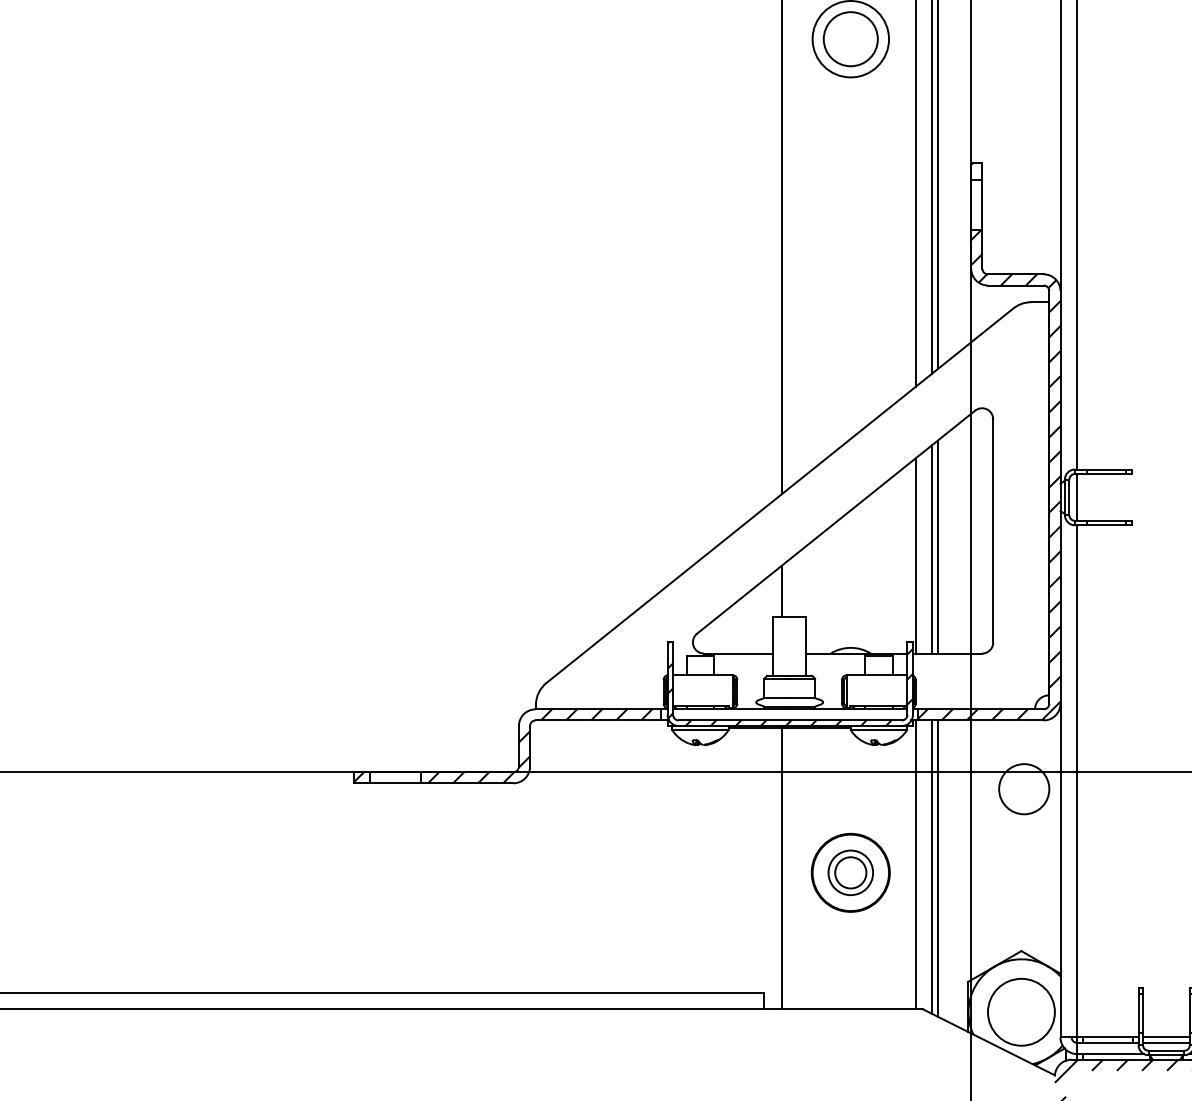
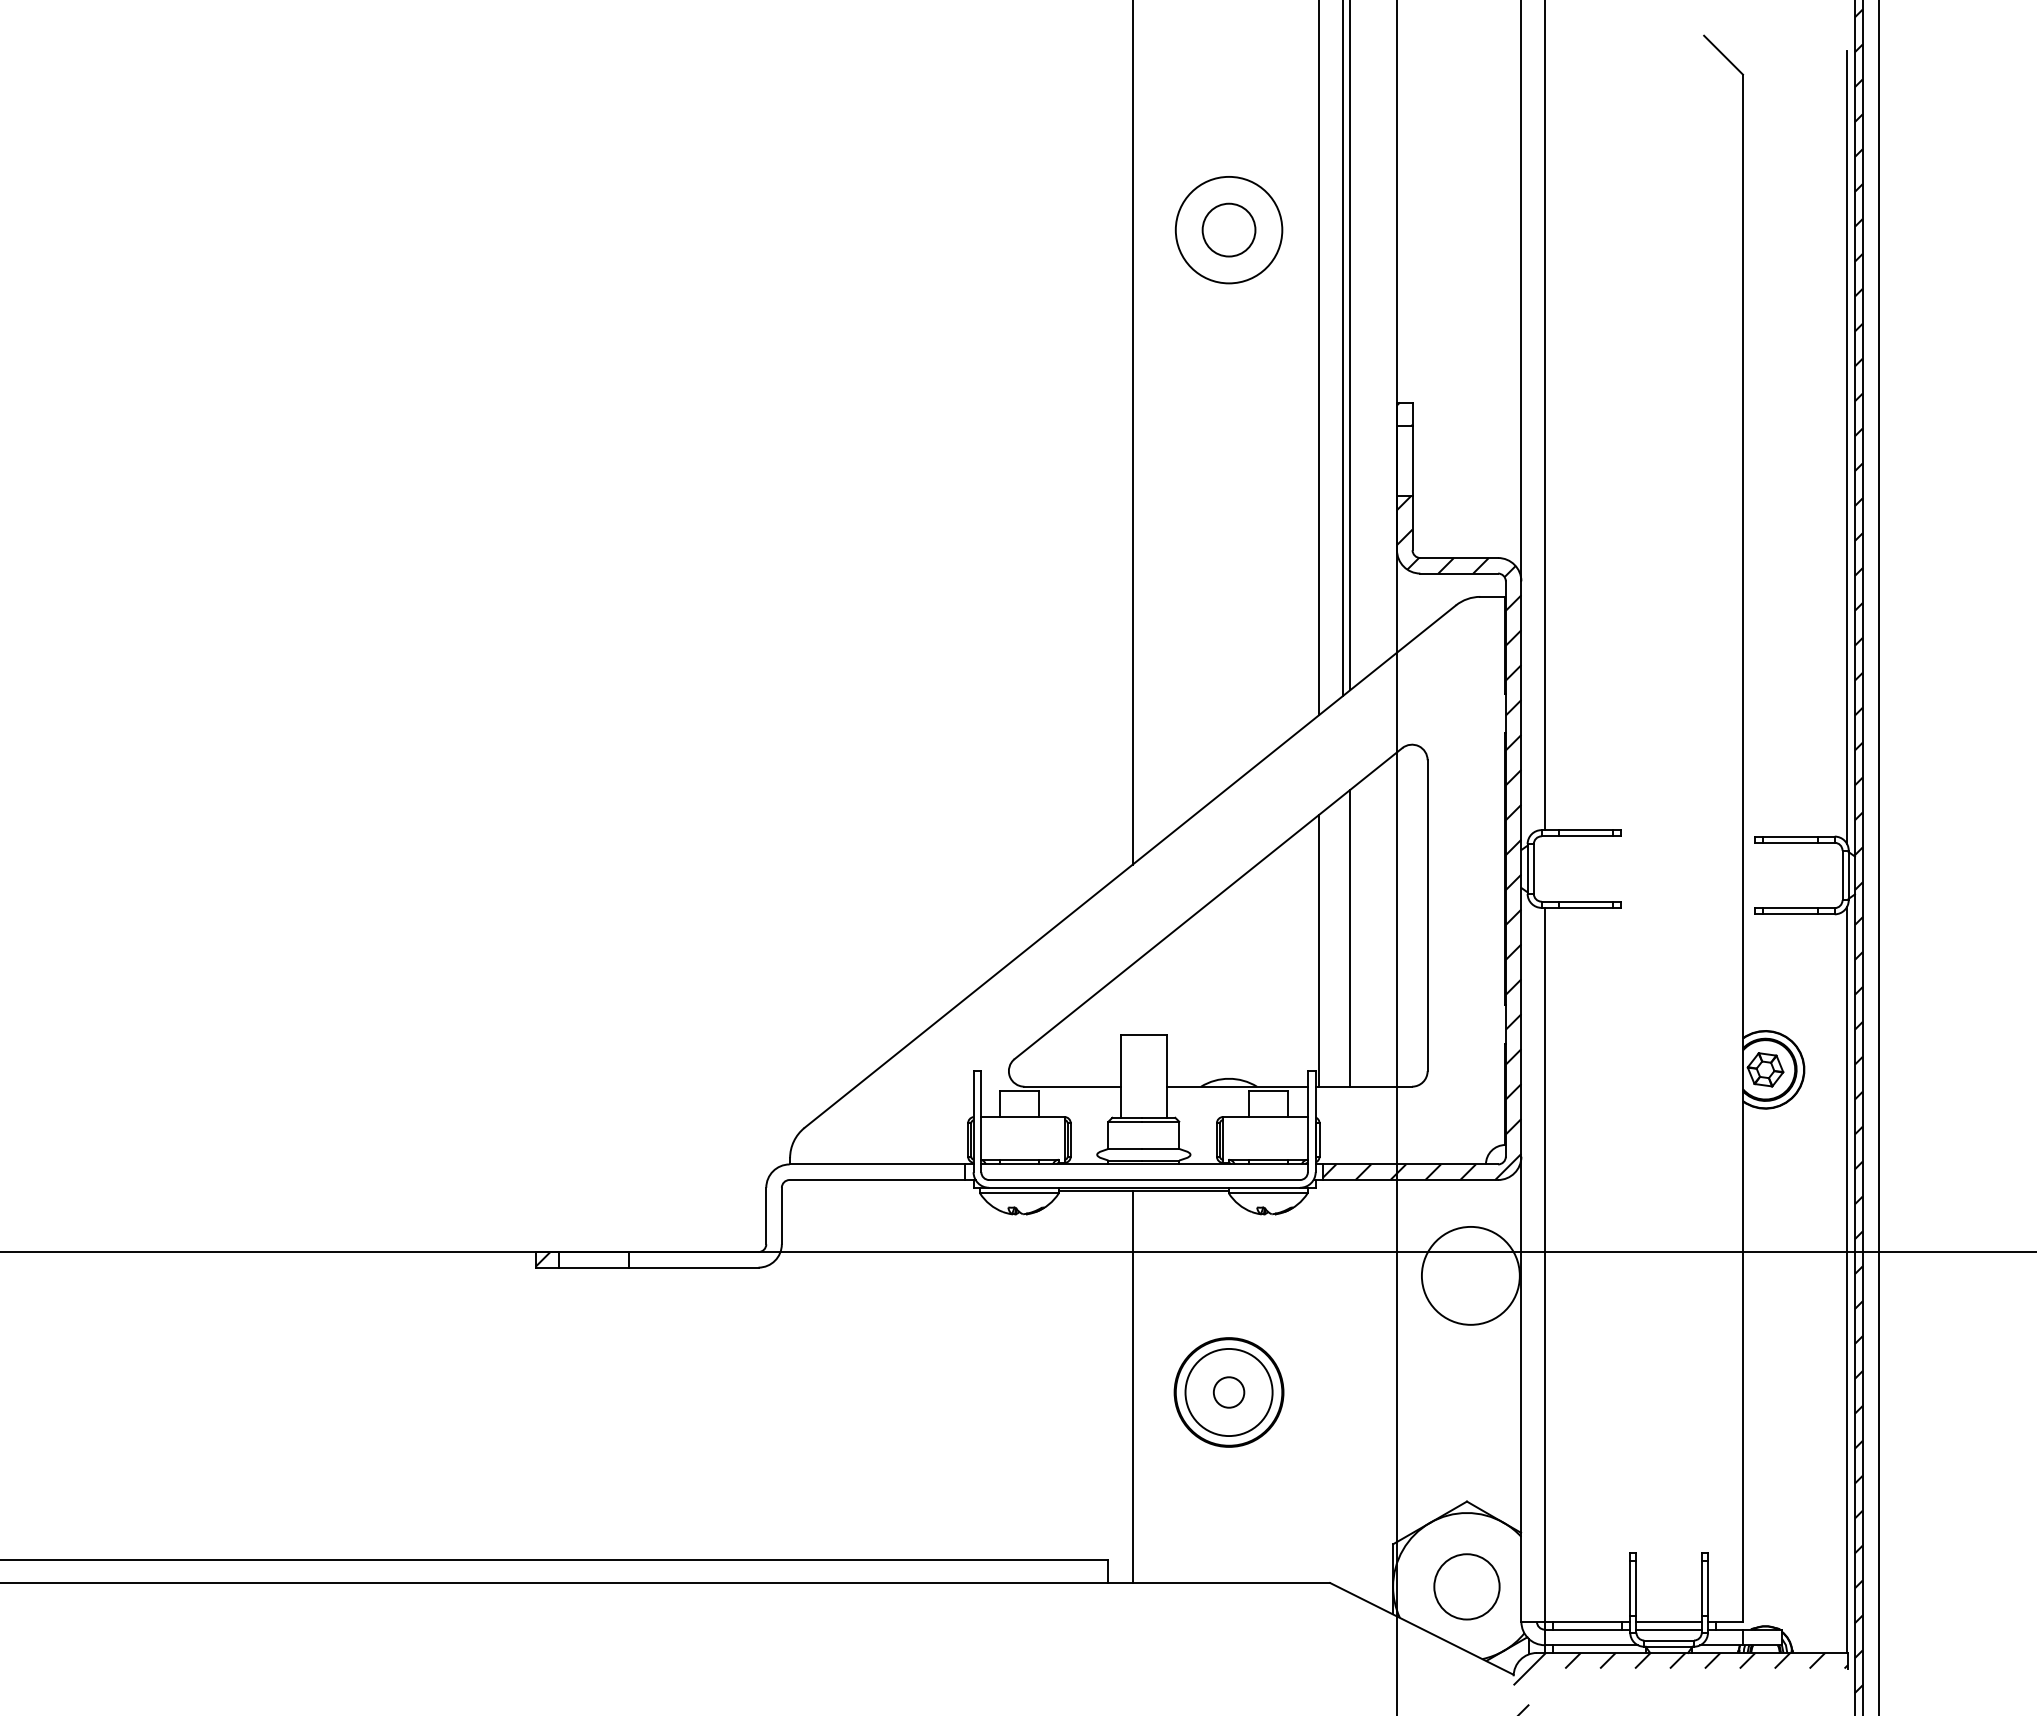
circle: (850, 38) -> (1228, 229), size x0.7
line: (1077, 497) -> (1544, 868), removed
line: (932, 549) -> (1342, 941), removed
line: (781, 591) -> (1132, 999), removed
hatch: (790, 684) -> (1144, 1129), removed
hatch: (539, 745) -> (795, 1215), removed
circle: (1023, 788) -> (1470, 1275), size x1.4
line: (915, 864) -> (1319, 1381), removed
line: (932, 867) -> (1342, 1384), removed
line: (937, 868) -> (1350, 1386), removed
circle: (850, 872) -> (1228, 1392), size x0.7
circle: (850, 872) -> (1228, 1392), size x1.4
circle: (1021, 1012) -> (1466, 1586), size x0.7

